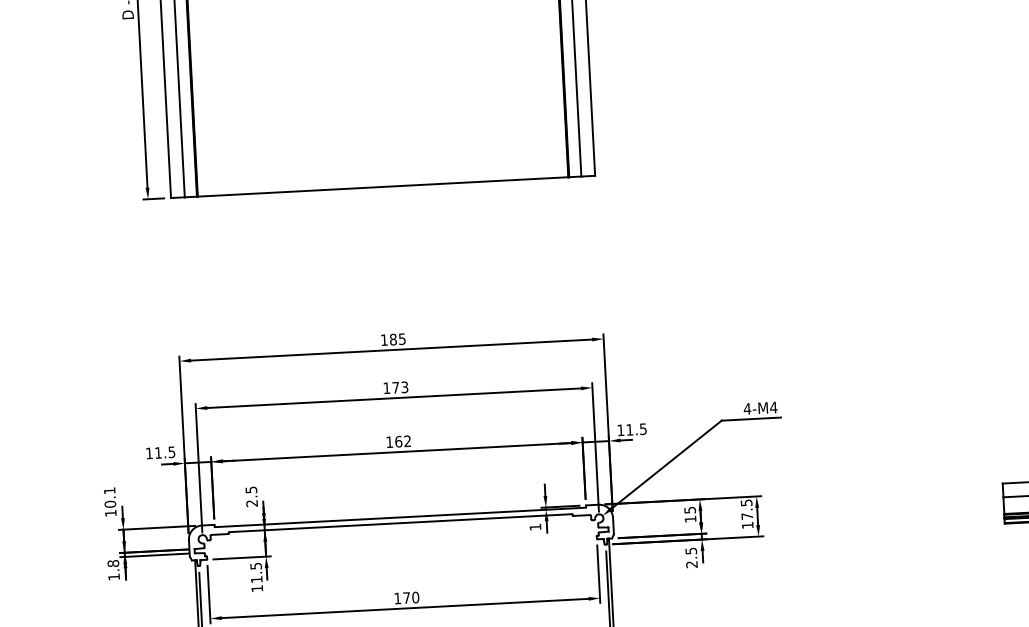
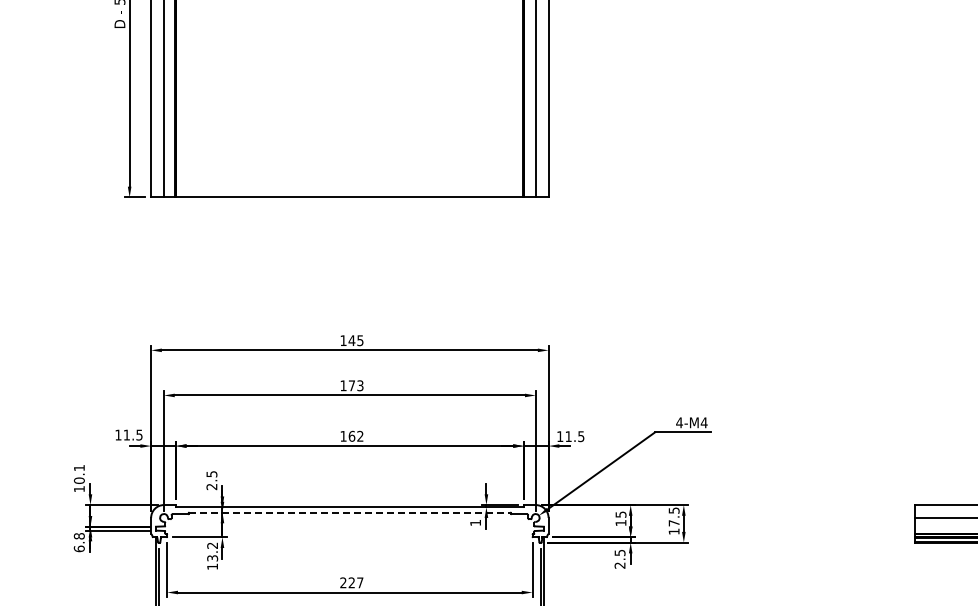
text: (392, 339) -> (351, 340), 185 -> 145
line: (401, 523) -> (350, 512), solid -> dashed
text: (256, 572) -> (212, 551), 11.5 -> 13.2
text: (113, 576) -> (78, 548), 1.8 -> 6.8
text: (406, 597) -> (351, 582), 170 -> 227

